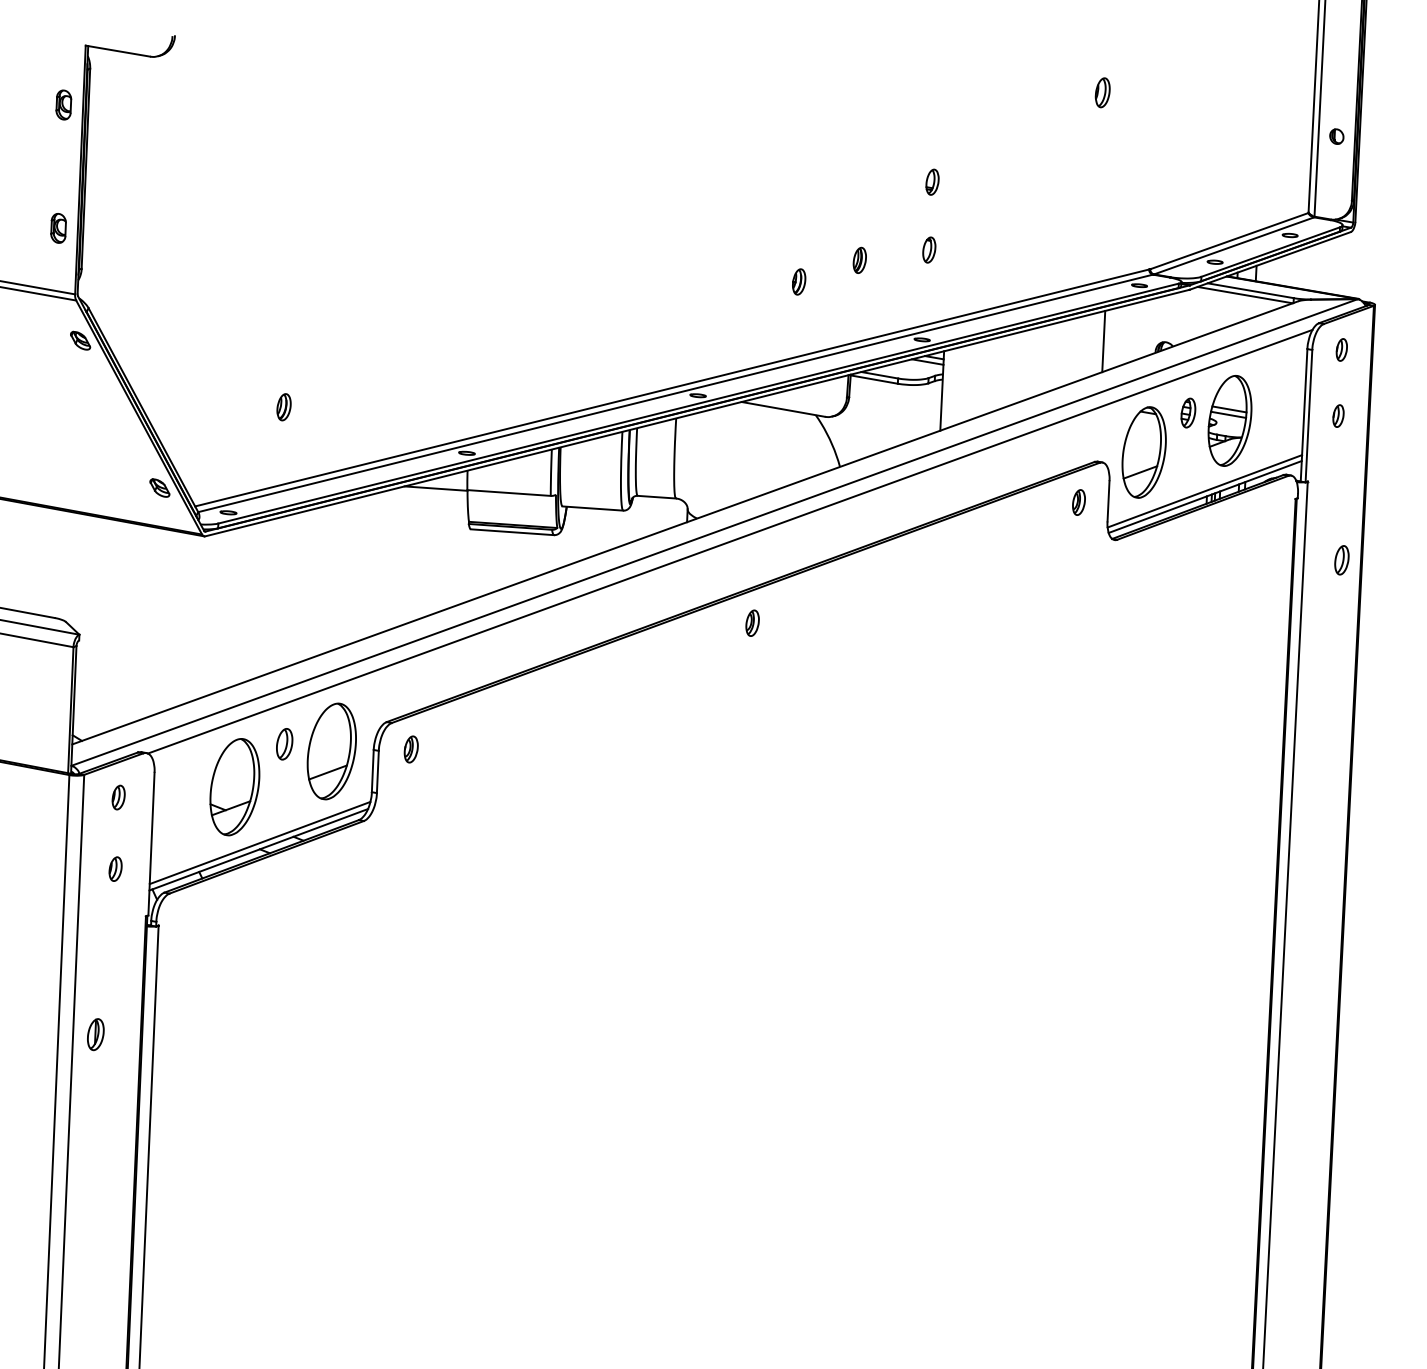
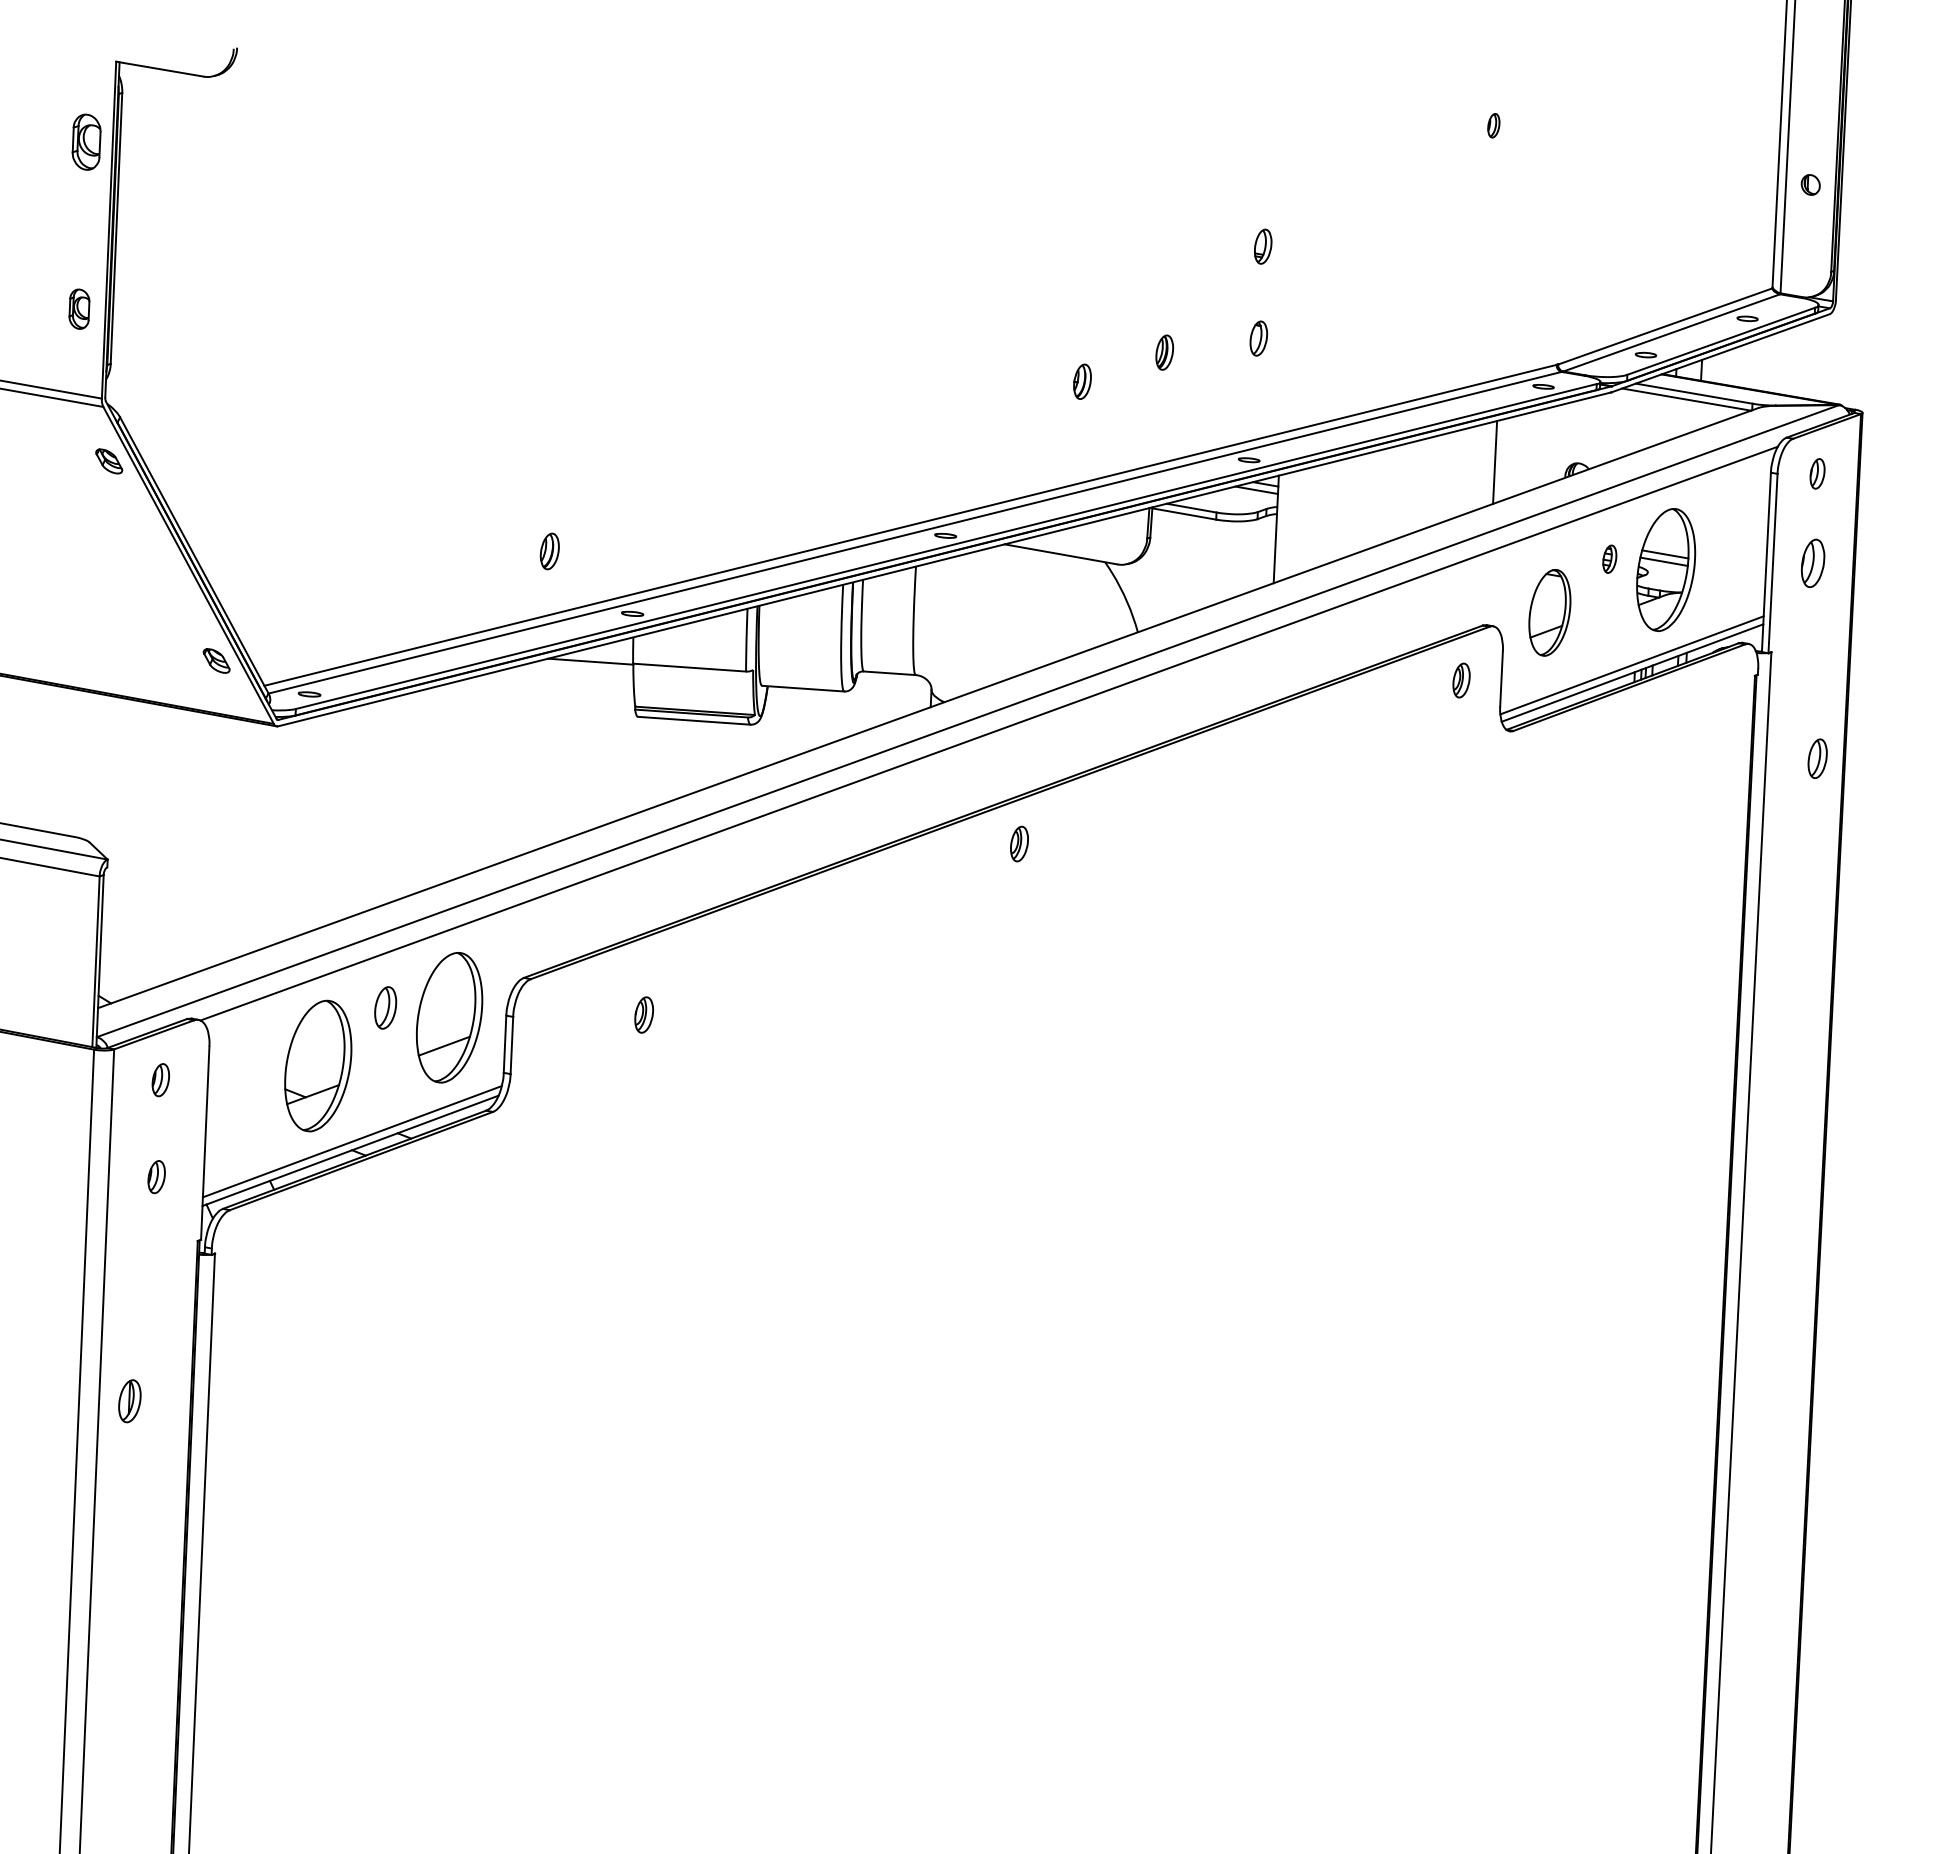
part: (1102, 92) -> (1493, 125), size x0.6
part: (63, 104) -> (86, 141), size x1.4
part: (283, 407) -> (549, 551), moved
part: (1188, 412) -> (1609, 558), size x0.7
part: (1338, 416) -> (1812, 563), size x1.6
part: (1143, 452) -> (1549, 612), size x0.7
part: (410, 749) -> (643, 1014), moved

